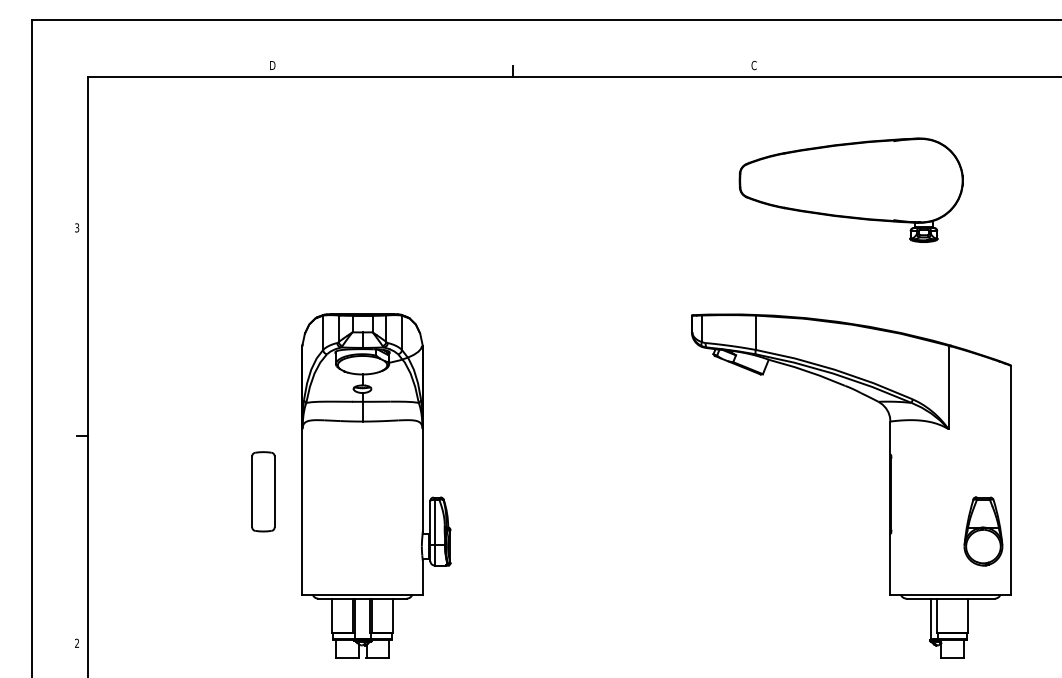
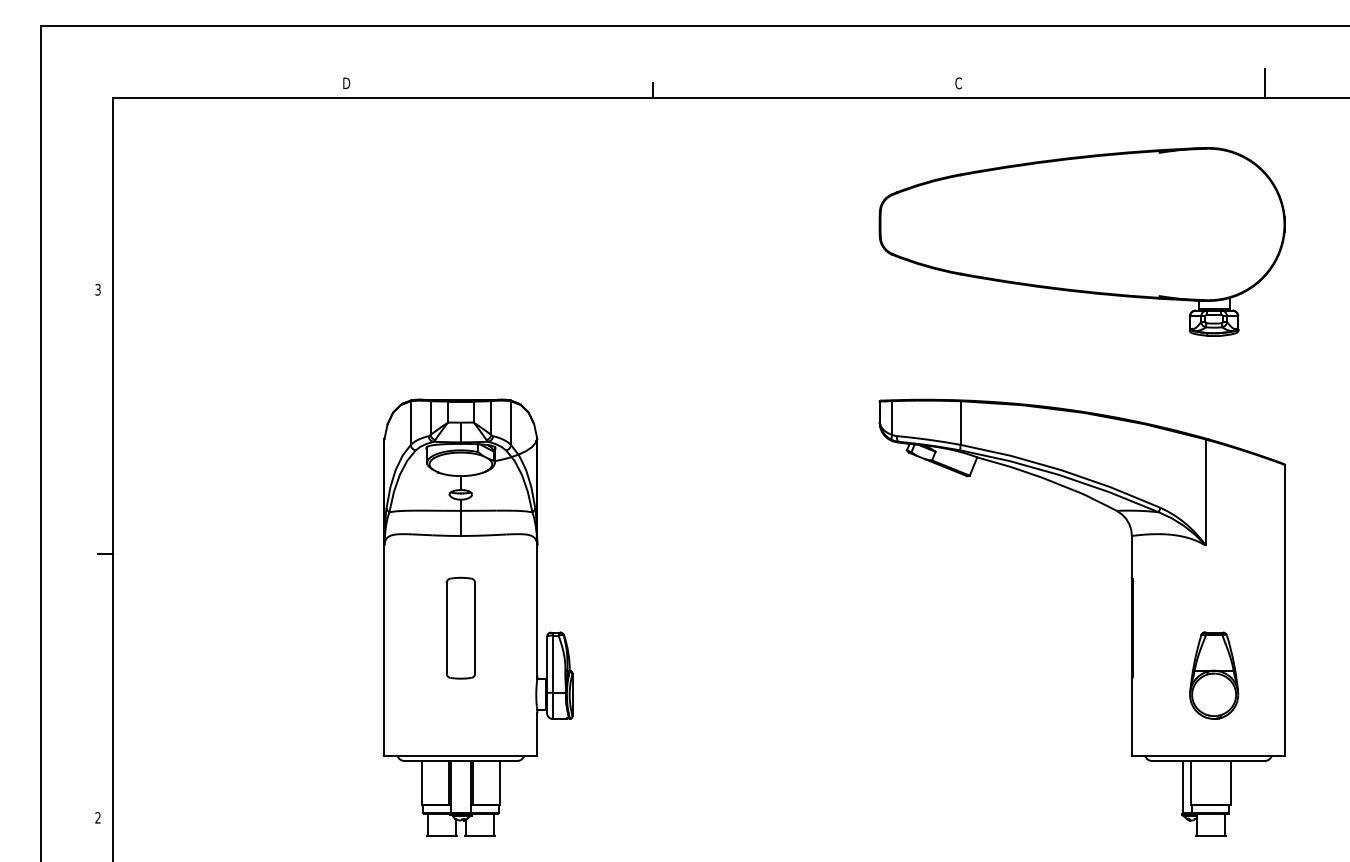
line: (994, 64) -> (1264, 82), added
part: (850, 189) -> (1081, 241), size x1.43
part: (263, 491) -> (460, 627), moved
part: (983, 531) -> (1214, 675), moved

